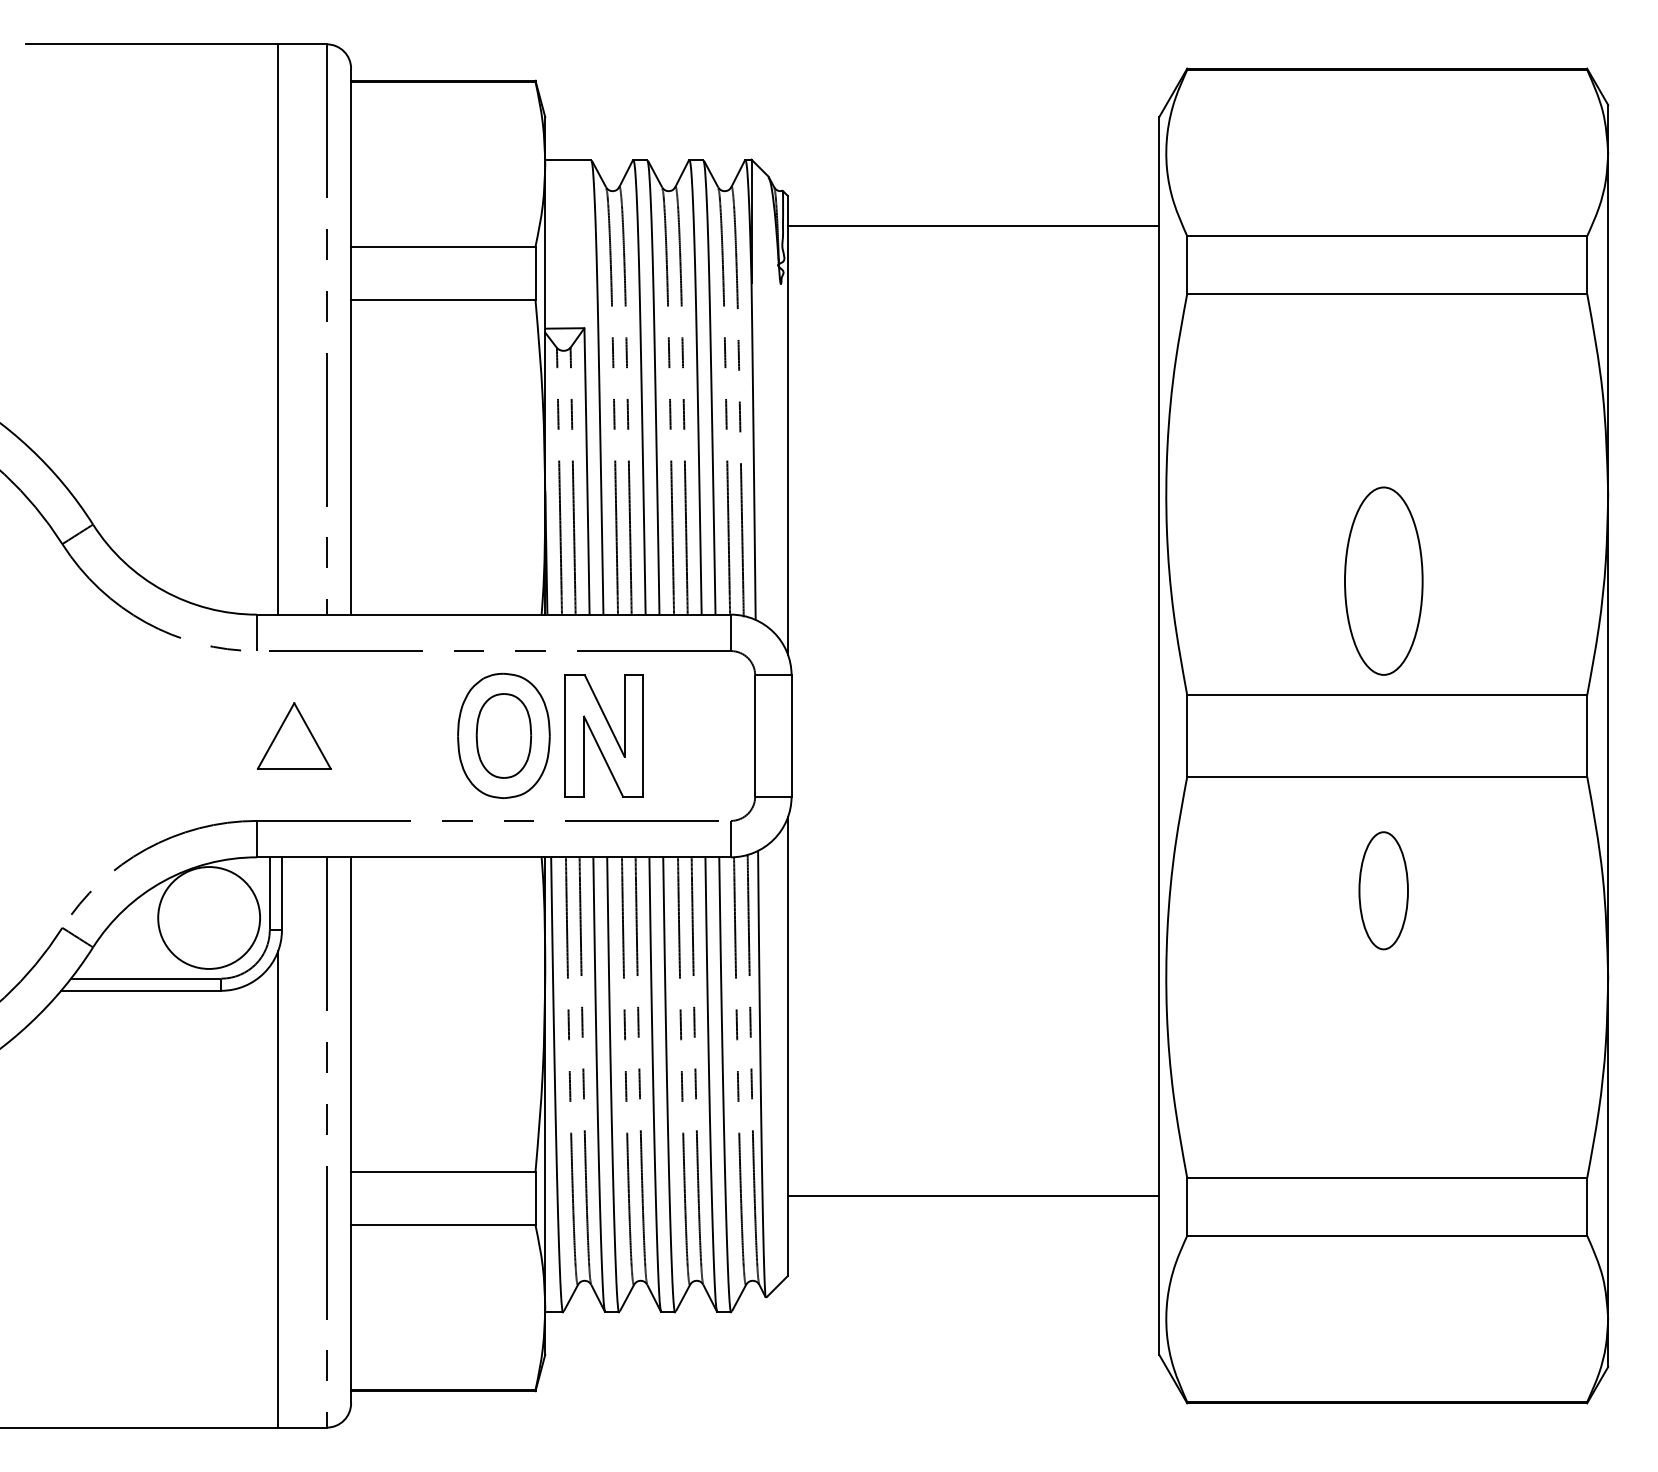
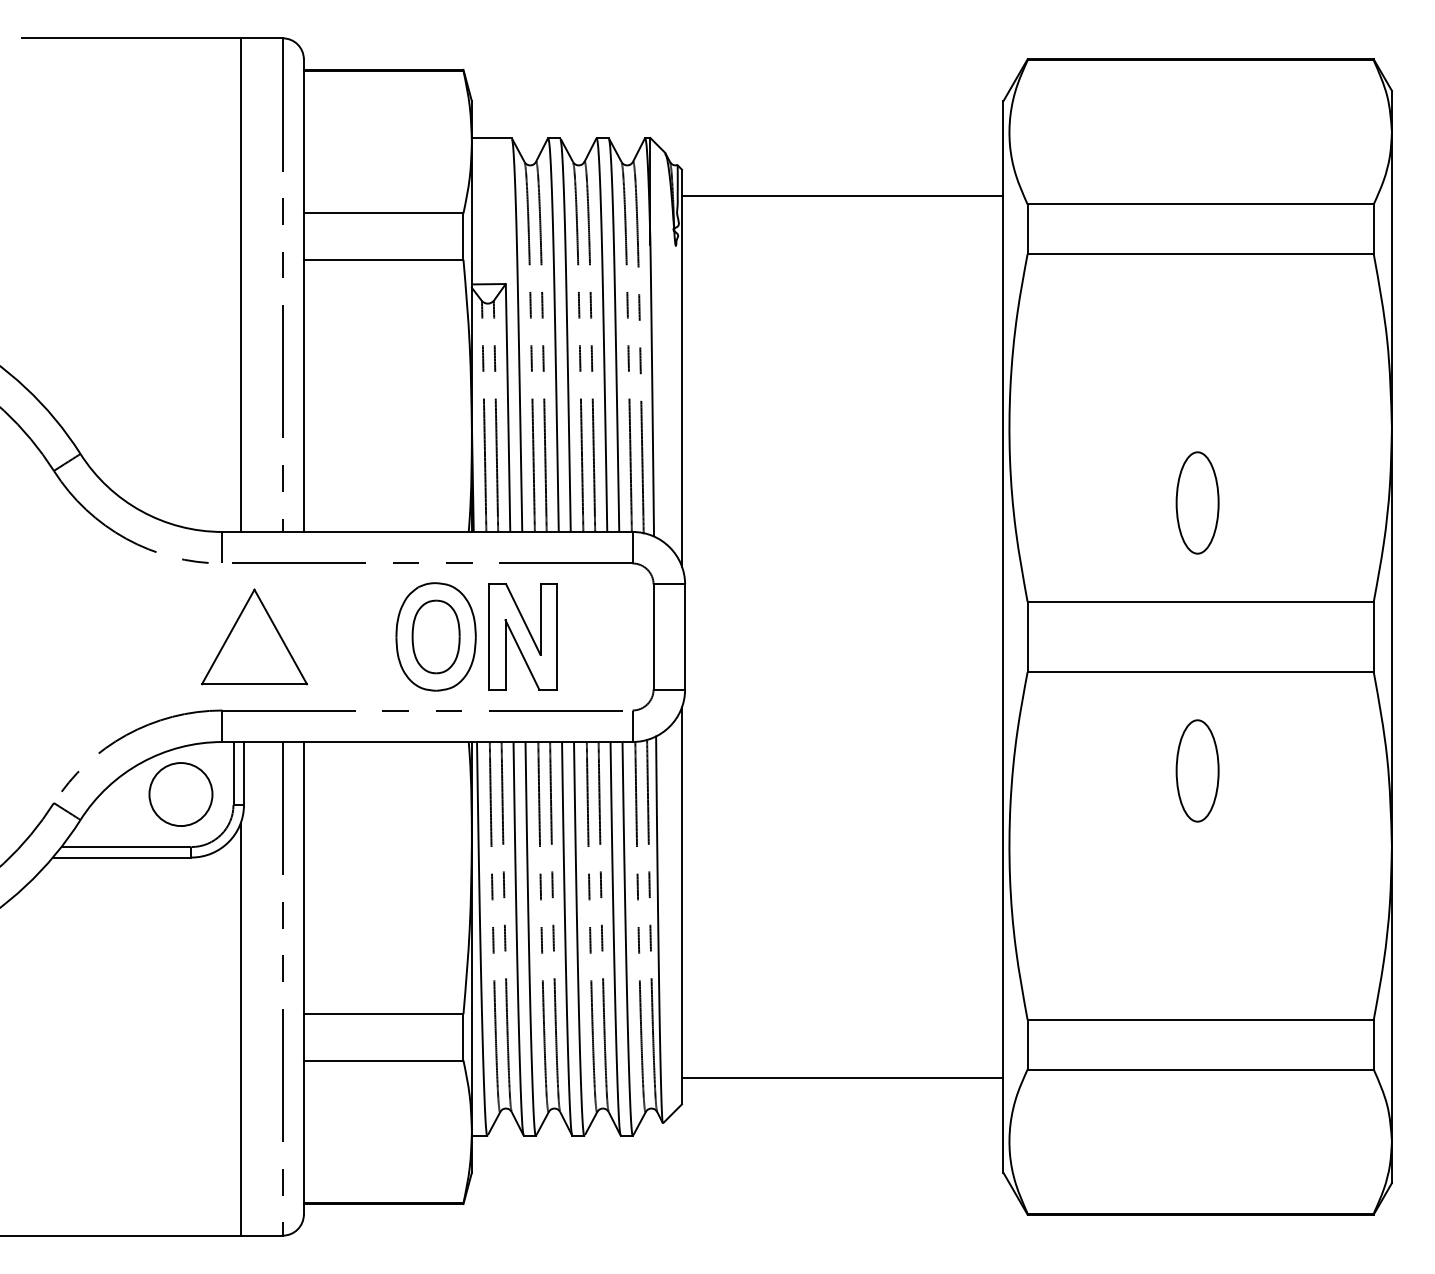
part: (1383, 580) -> (1197, 502), size x0.62
part: (294, 735) -> (254, 636), size x1.67
circle: (208, 917) -> (180, 794), size x0.71
line: (973, 1196) -> (842, 1078), moved

